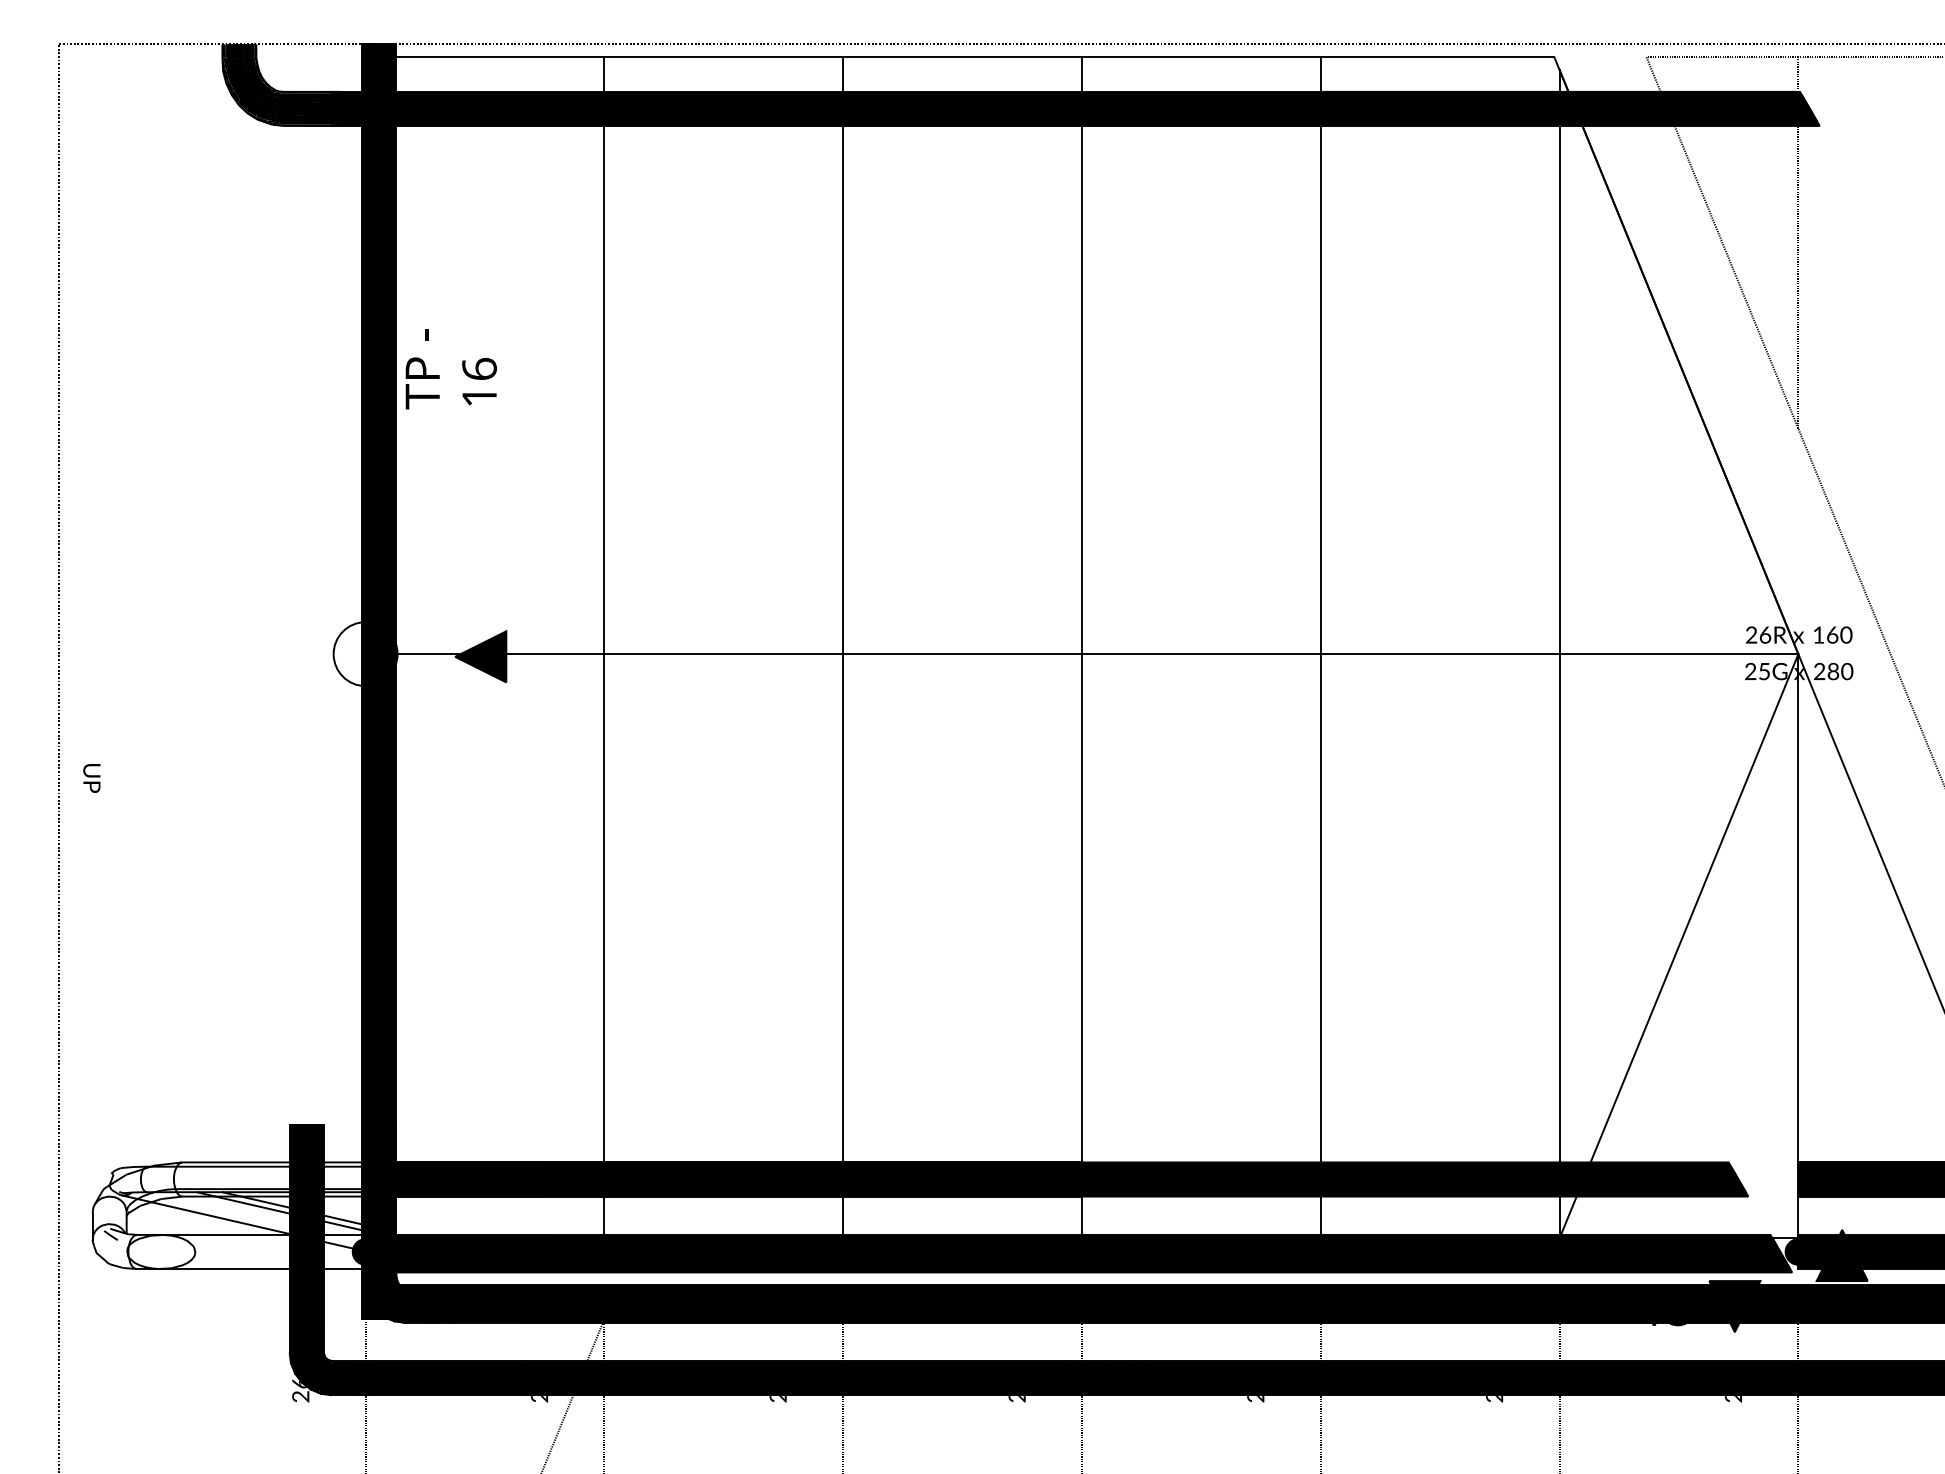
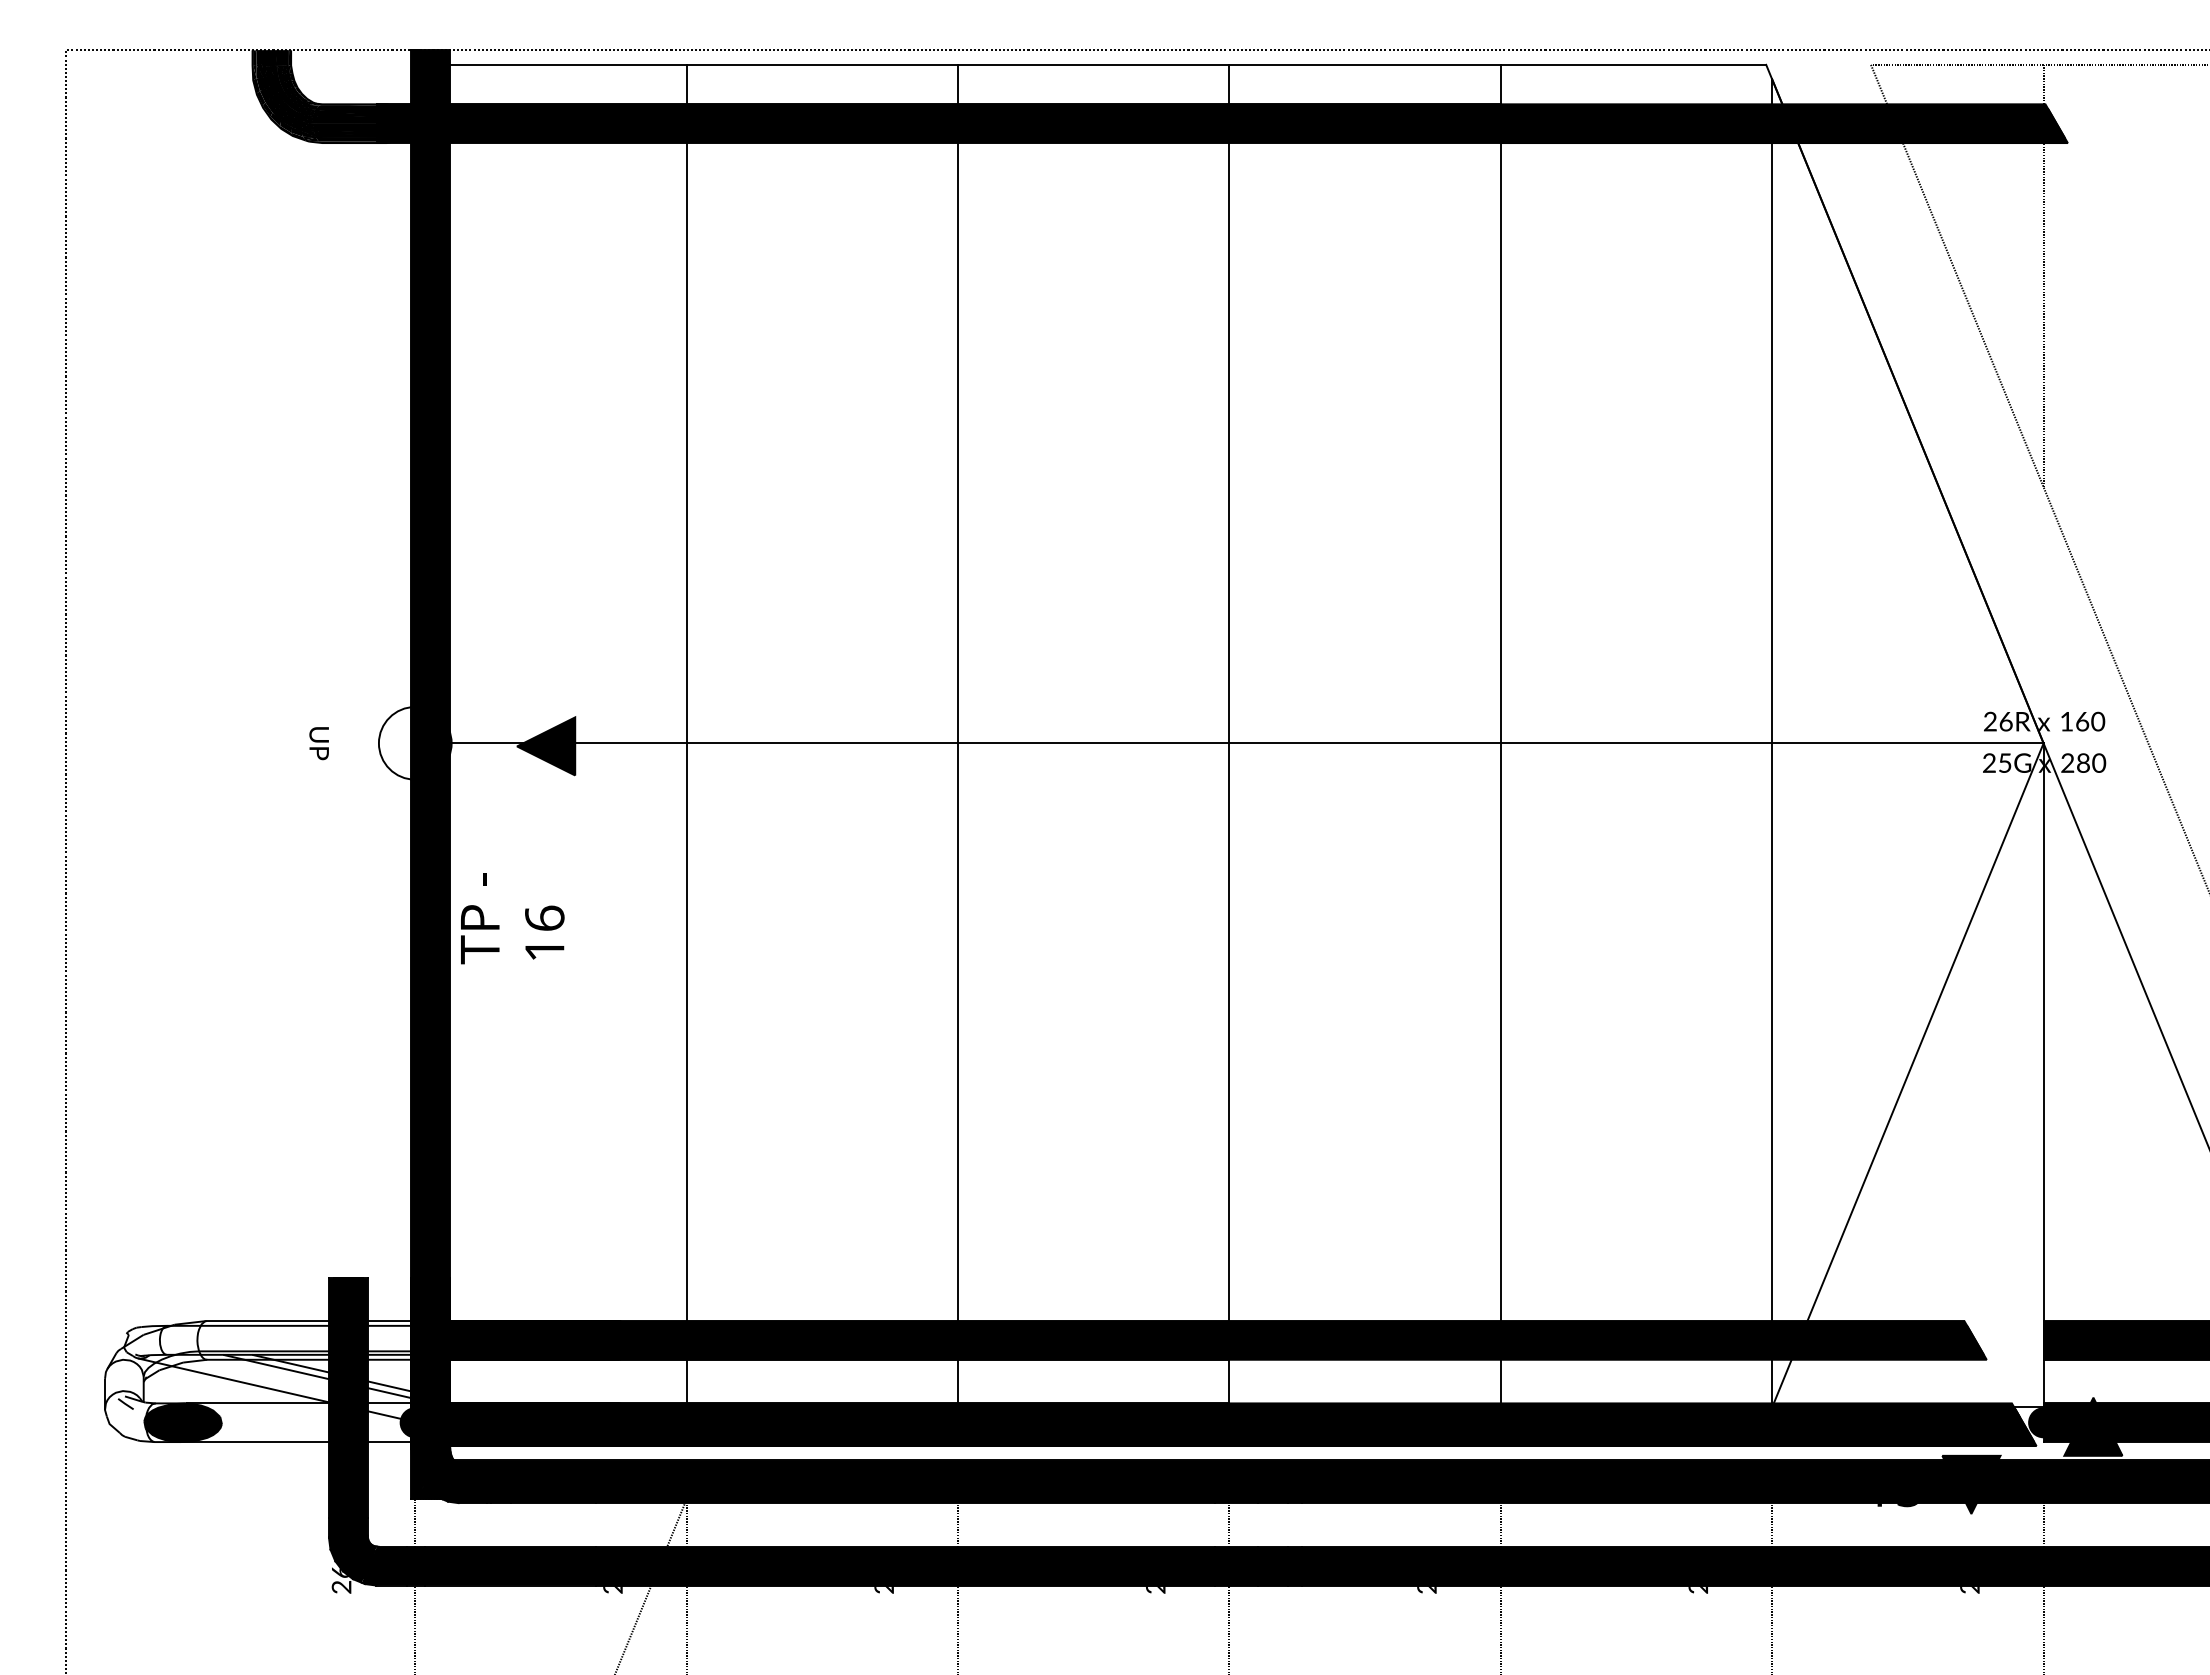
text: (451, 369) -> (512, 918), moved
text: (91, 778) -> (318, 743), moved
fill: (160, 1251) -> (182, 1422), added

